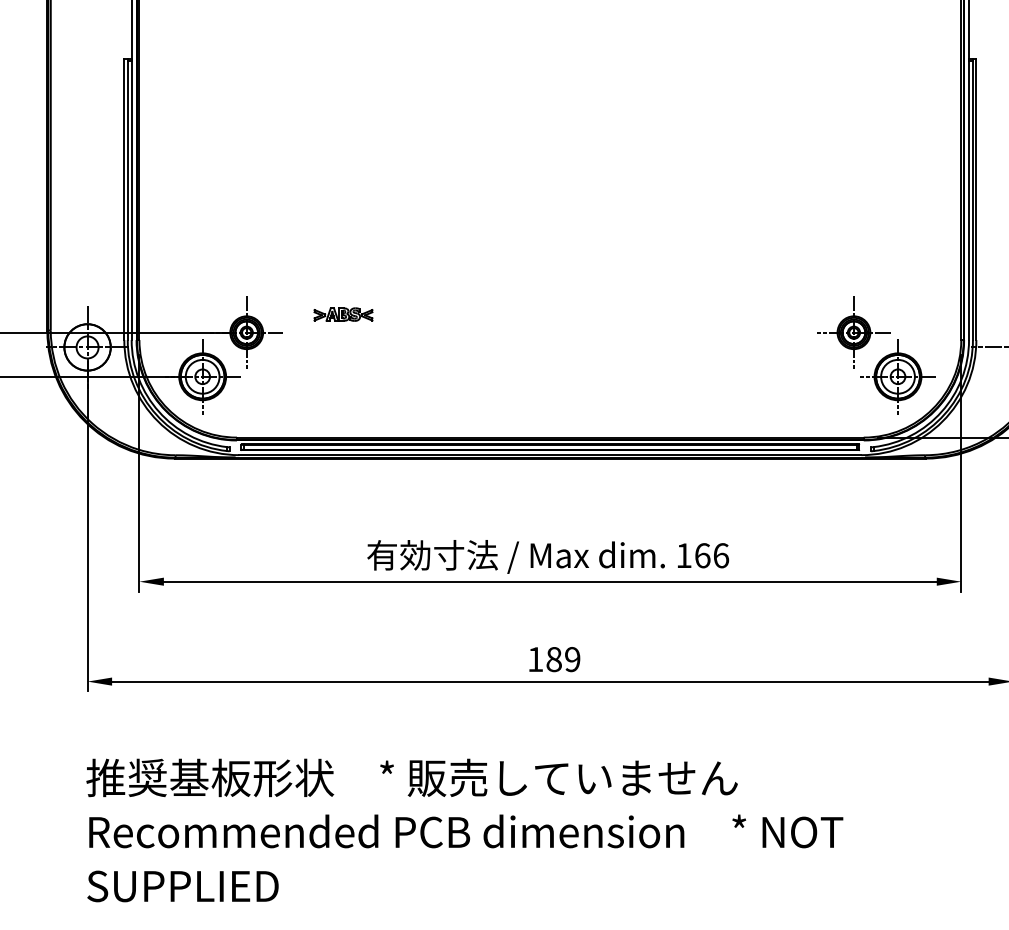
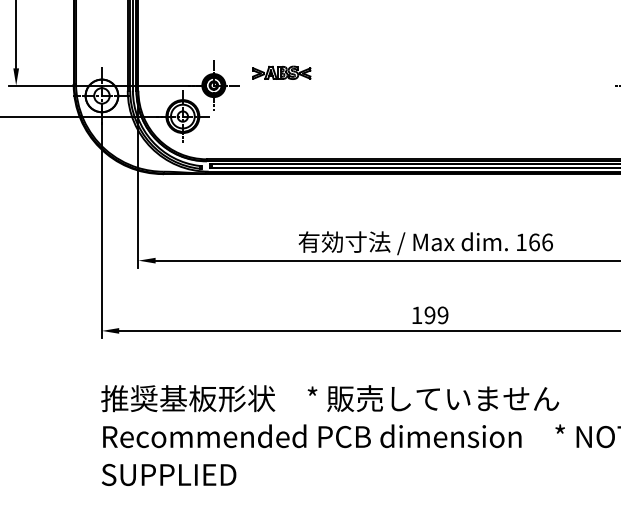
part: (343, 314) -> (281, 72), size x1.4
text: (553, 659) -> (429, 315), 189 -> 199

